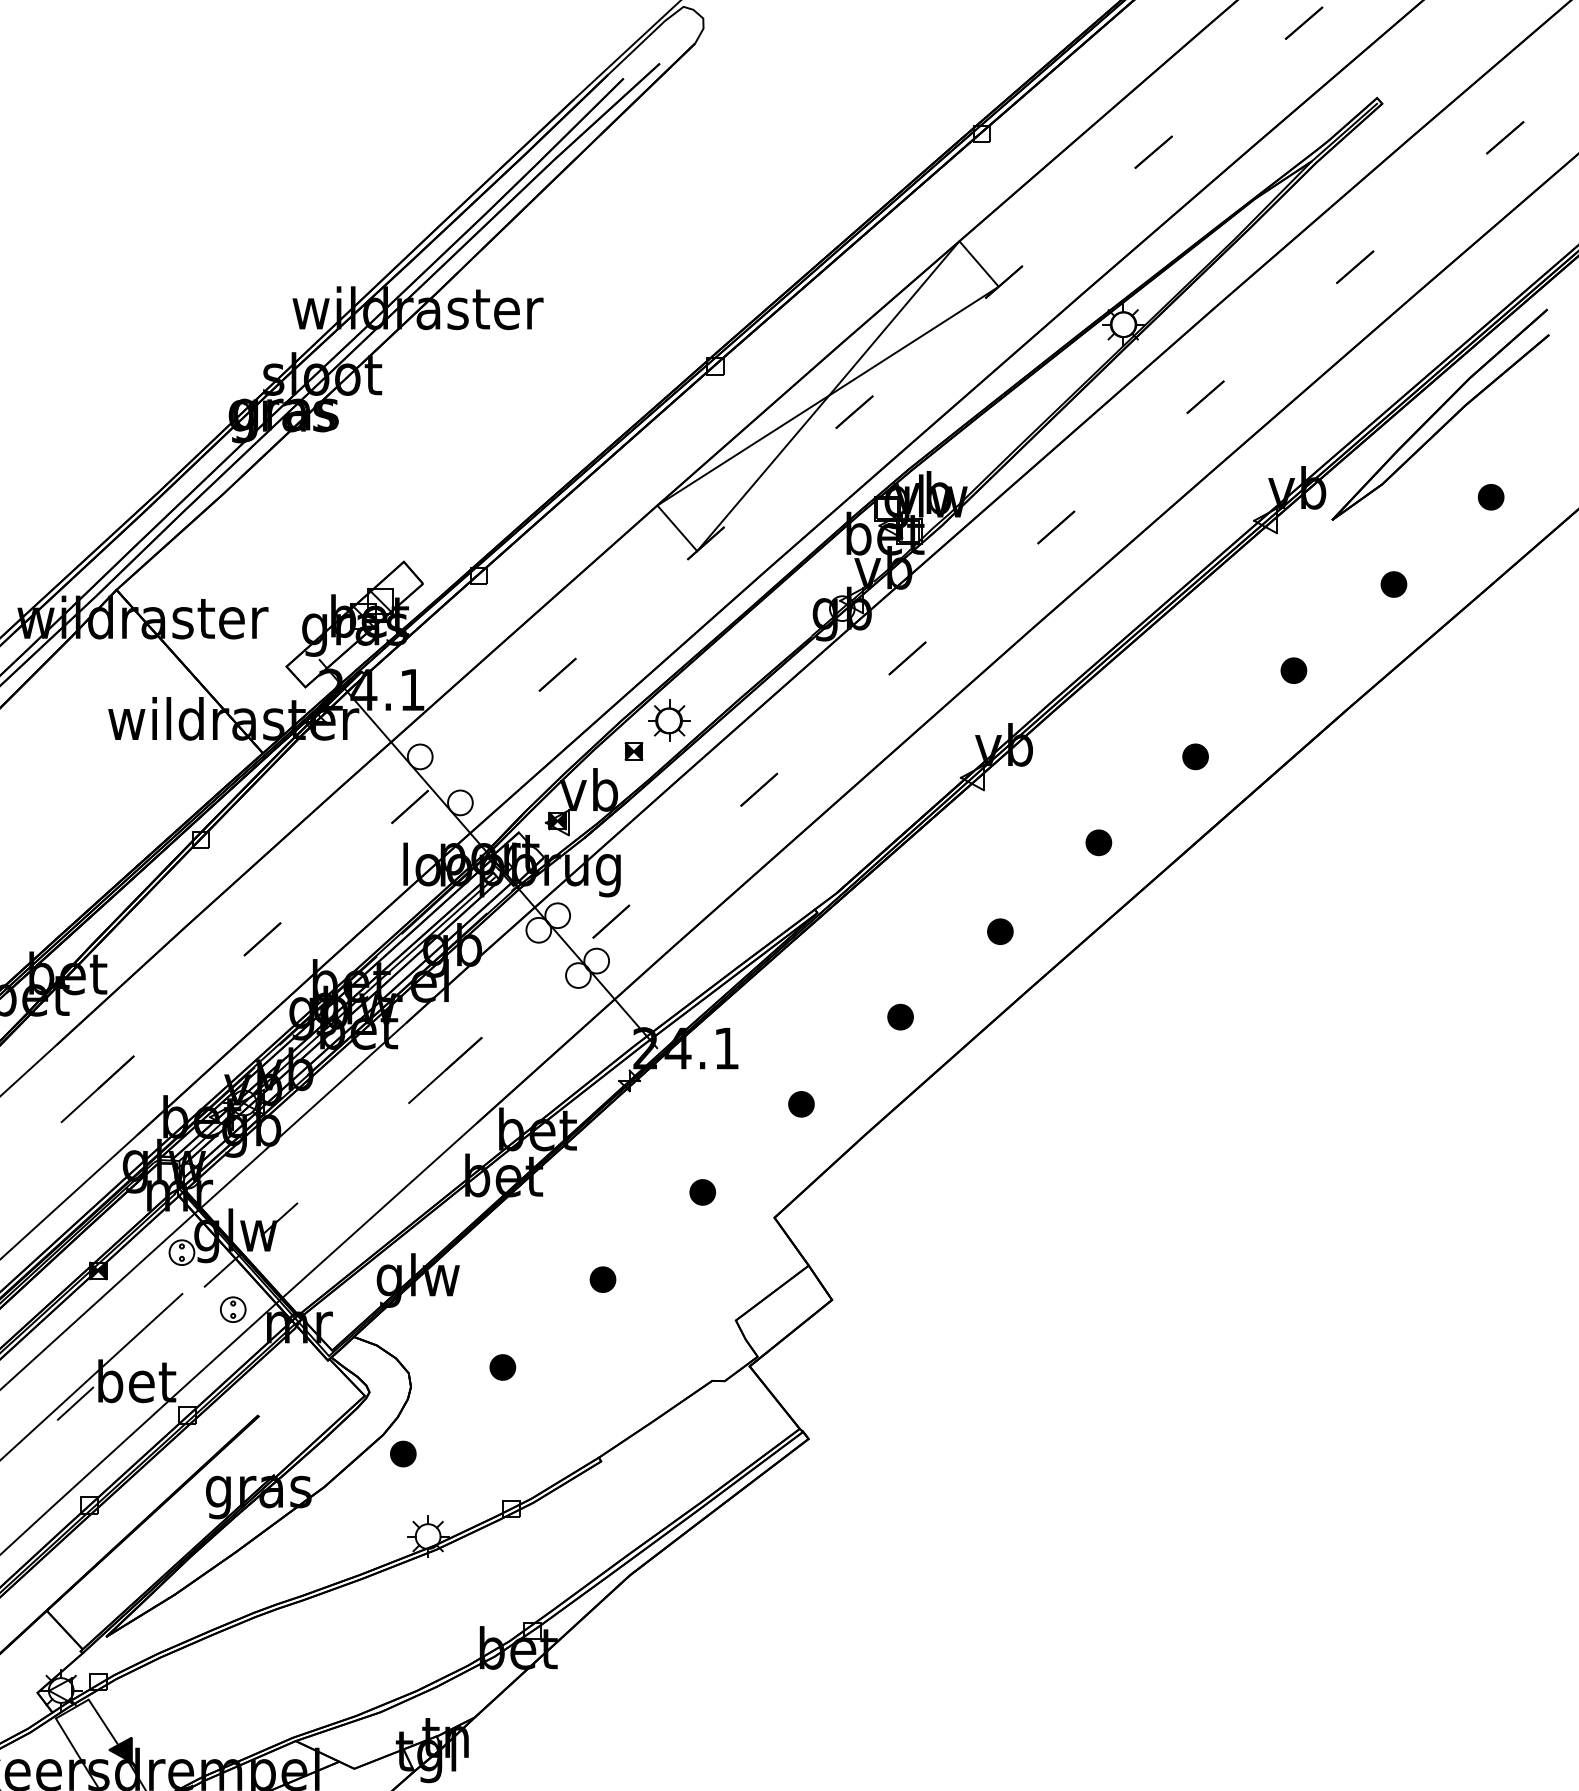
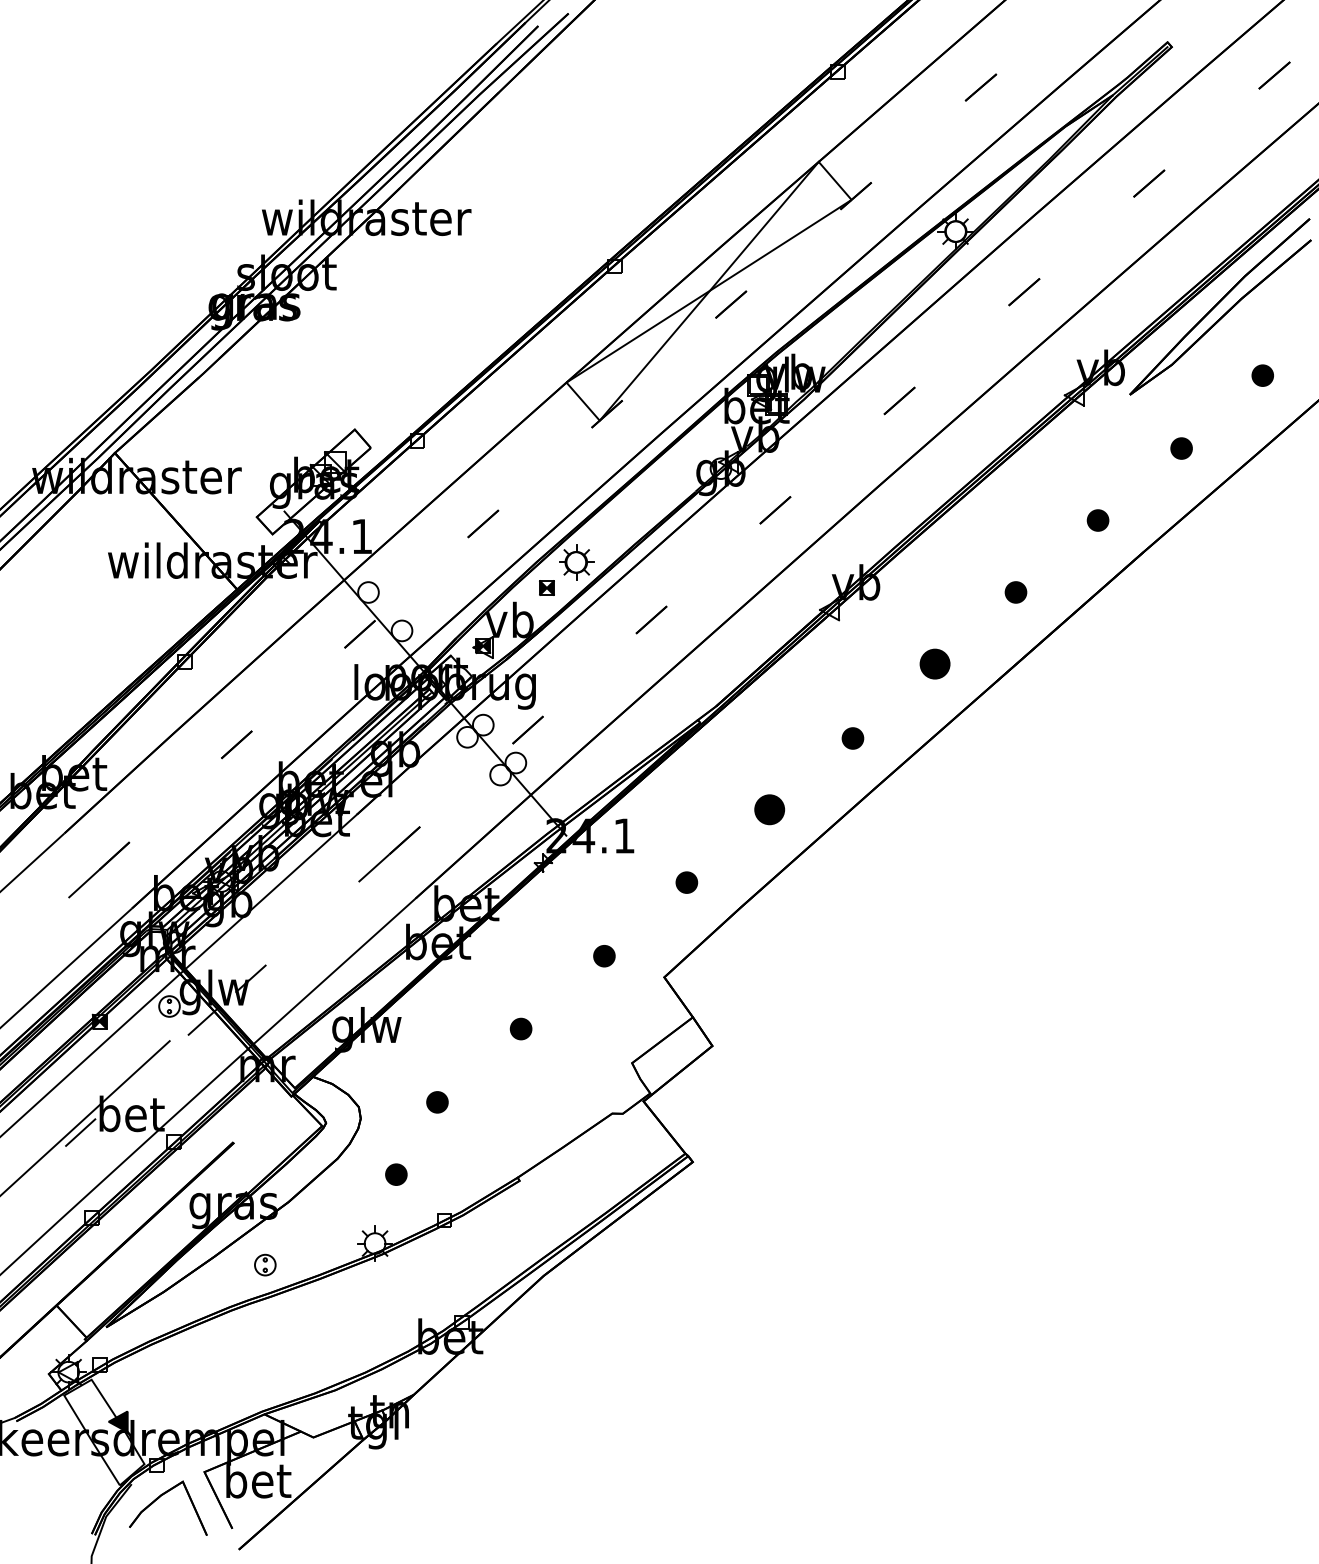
part: (1099, 843) -> (935, 664), size x1.4
part: (900, 1016) -> (769, 809), size x1.4
part: (233, 1308) -> (265, 1264), moved
part: (403, 1453) -> (396, 1174), moved

